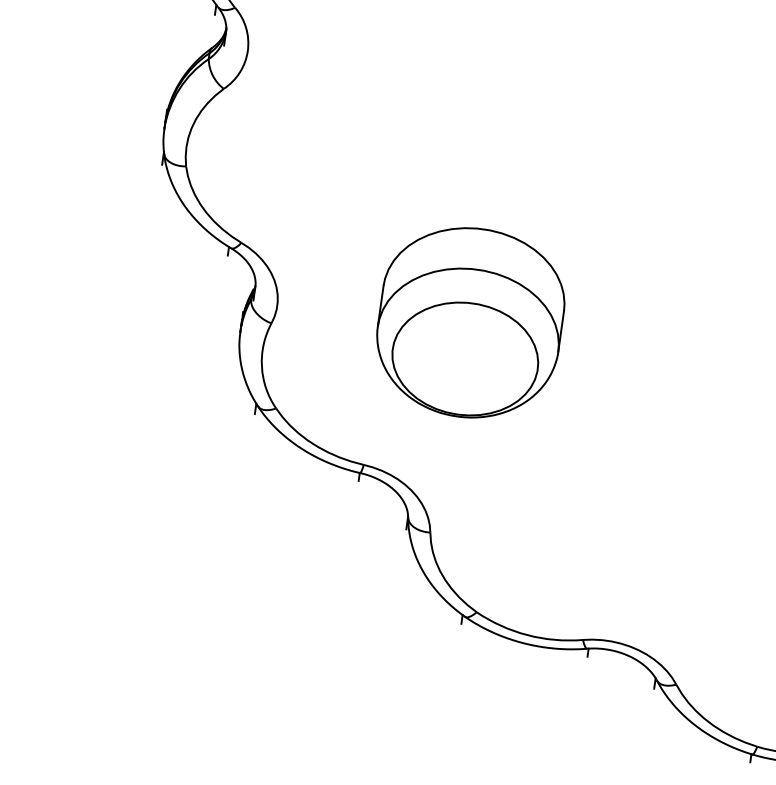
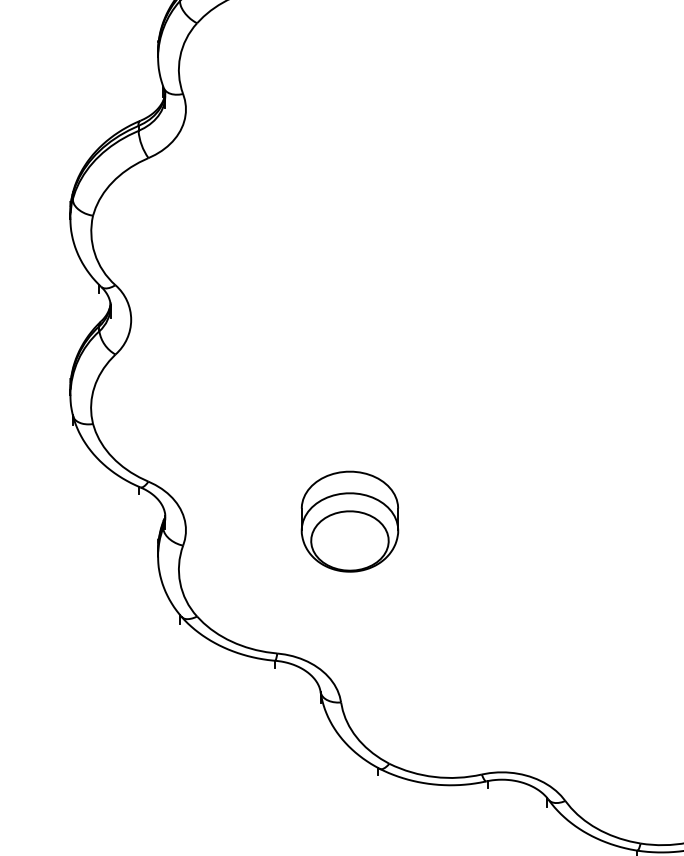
part: (469, 322) -> (349, 521), size x0.62

